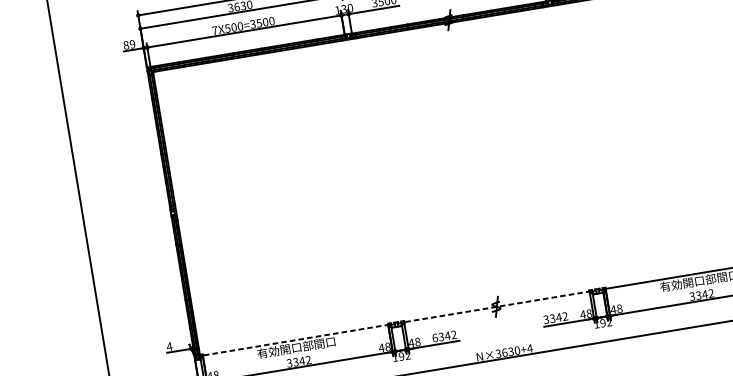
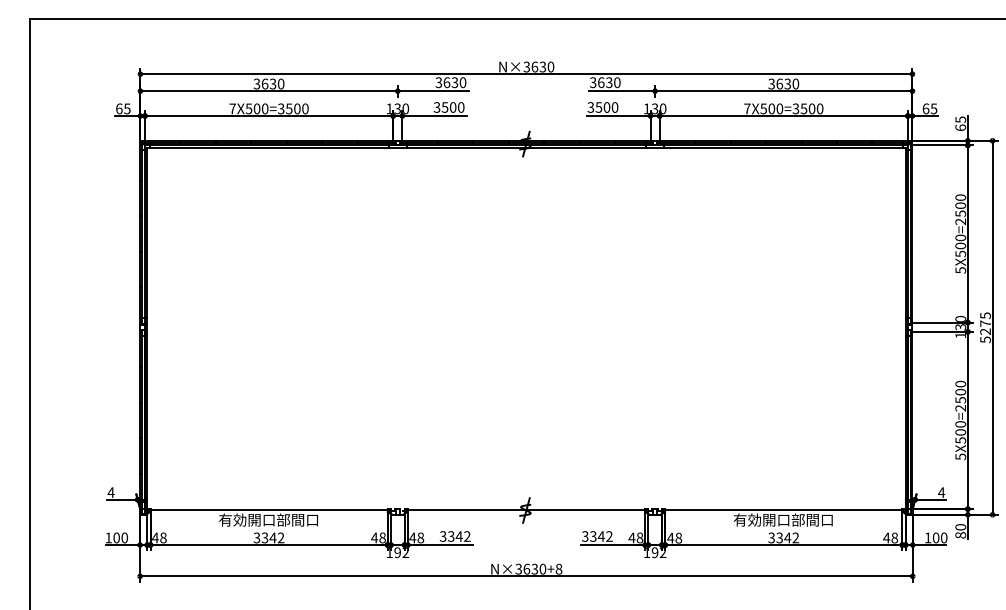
text: (129, 44) -> (123, 108), 89 -> 65
line: (496, 306) -> (526, 510), dashed -> solid
text: (434, 338) -> (442, 536), 6342 -> 3342
line: (295, 340) -> (269, 510), dashed -> solid
text: (529, 348) -> (558, 568), N×3630+4 -> N×3630+8

